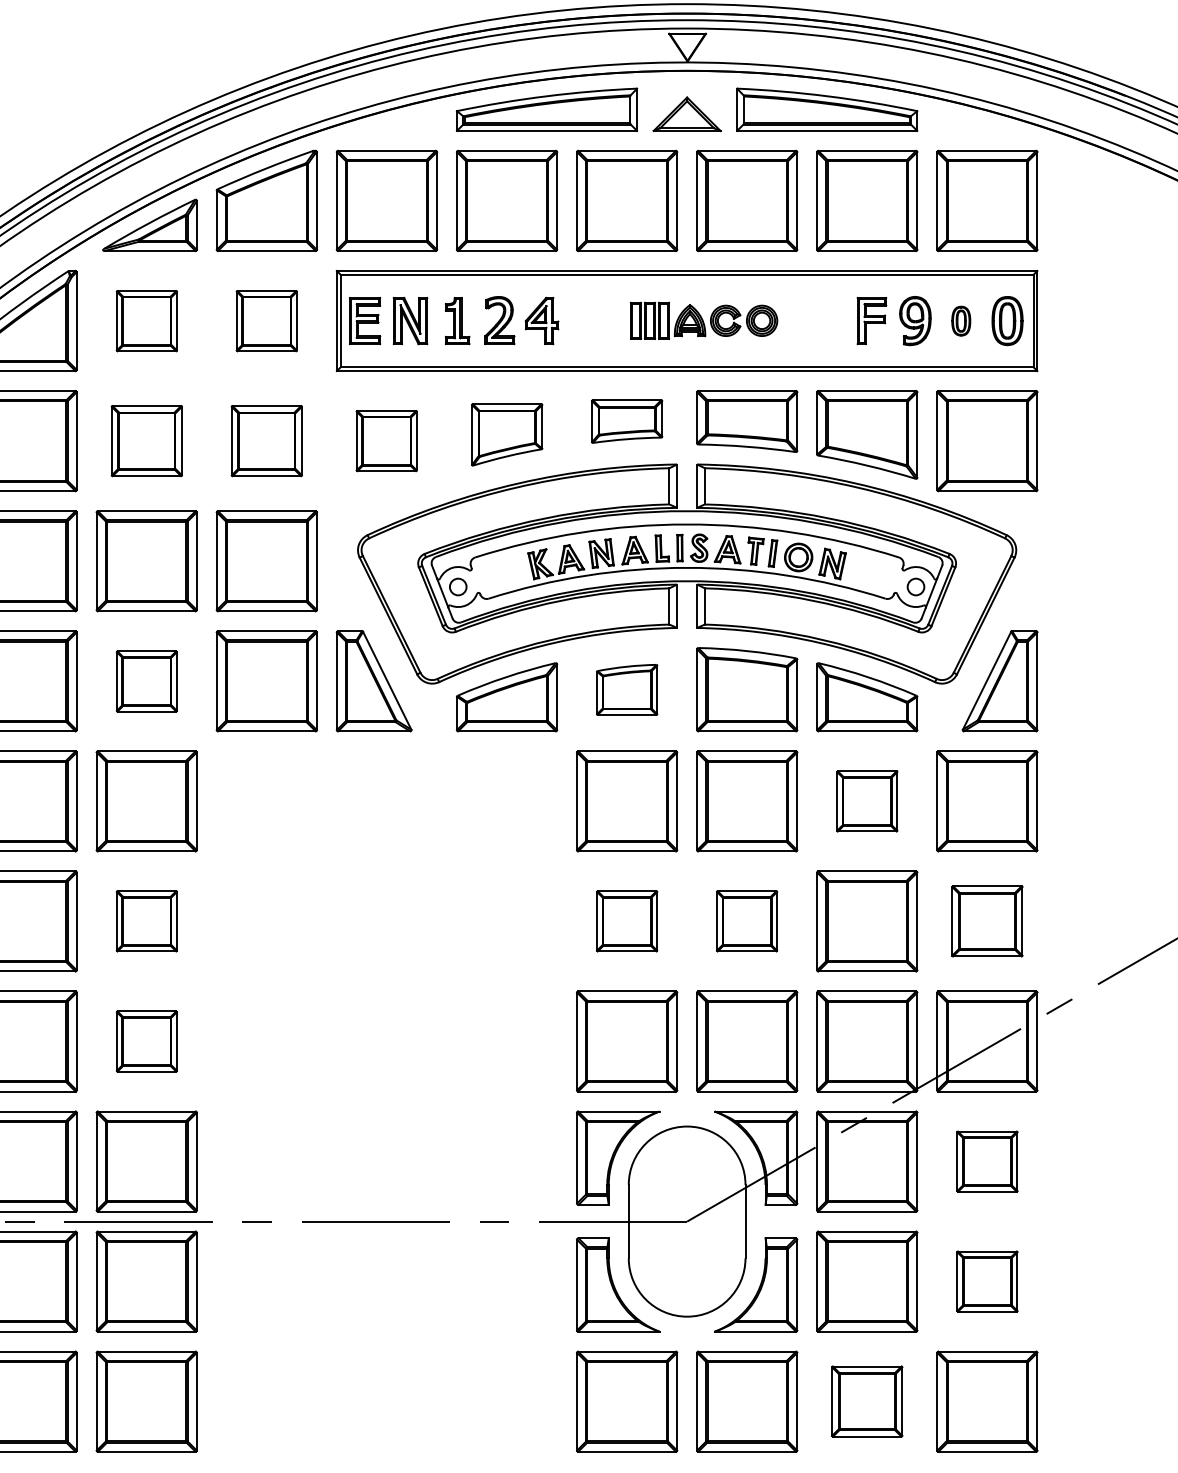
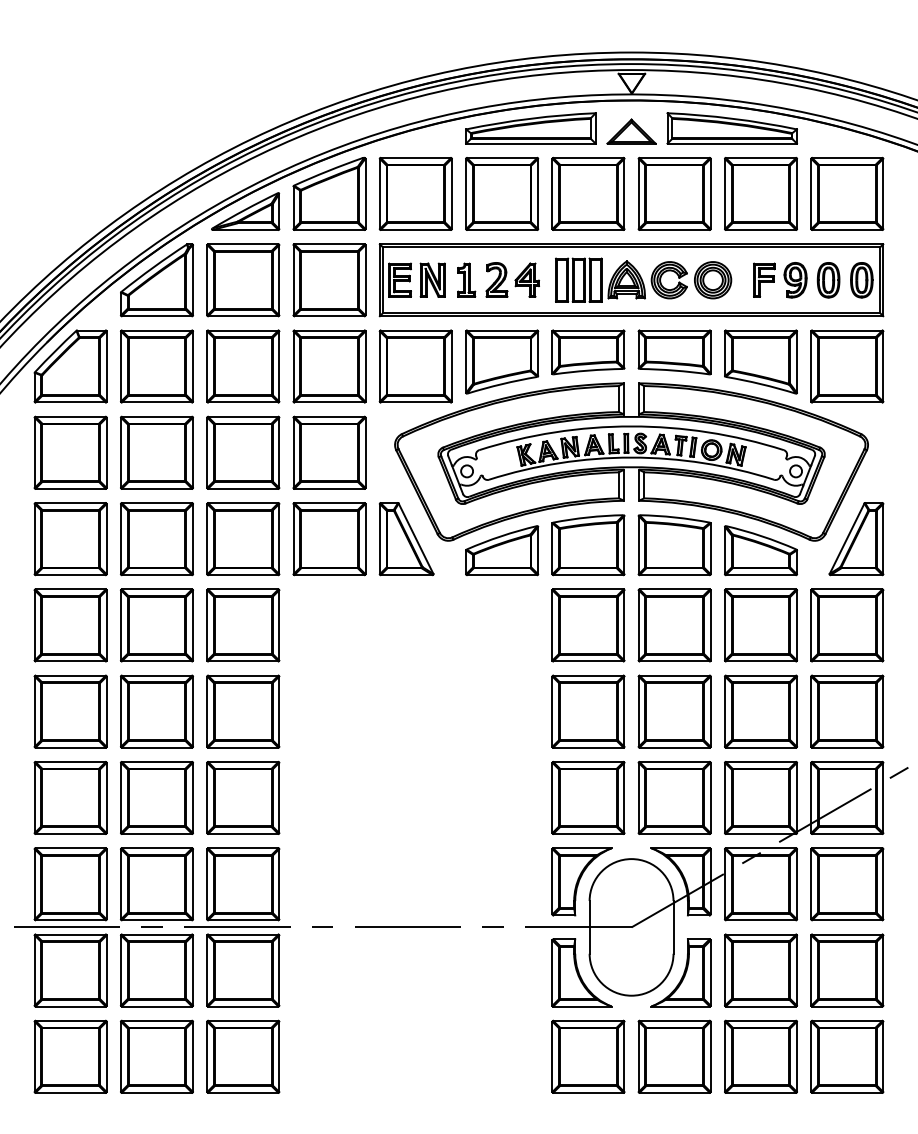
part: (703, 319) -> (643, 279), size x1.67
part: (147, 321) -> (243, 280), size x1.67
part: (266, 321) -> (329, 280), size x1.67
part: (961, 321) -> (828, 280), size x1.67
part: (627, 421) -> (588, 352), size x1.43
part: (507, 434) -> (502, 361), size x1.43
part: (147, 441) -> (243, 366), size x1.43
part: (266, 441) -> (329, 366), size x1.43
part: (386, 441) -> (415, 366), size x1.67
part: (147, 681) -> (243, 539), size x1.67
part: (627, 690) -> (588, 545), size x1.67
part: (866, 801) -> (760, 625), size x1.67
part: (147, 921) -> (243, 711), size x1.67
part: (627, 921) -> (588, 711), size x1.67
part: (746, 921) -> (674, 711), size x1.67
part: (987, 921) -> (847, 711), size x1.43
part: (147, 1040) -> (243, 797), size x1.67
part: (987, 1161) -> (847, 884), size x1.67
part: (987, 1281) -> (847, 970), size x1.67
part: (866, 1401) -> (760, 1056), size x1.43

